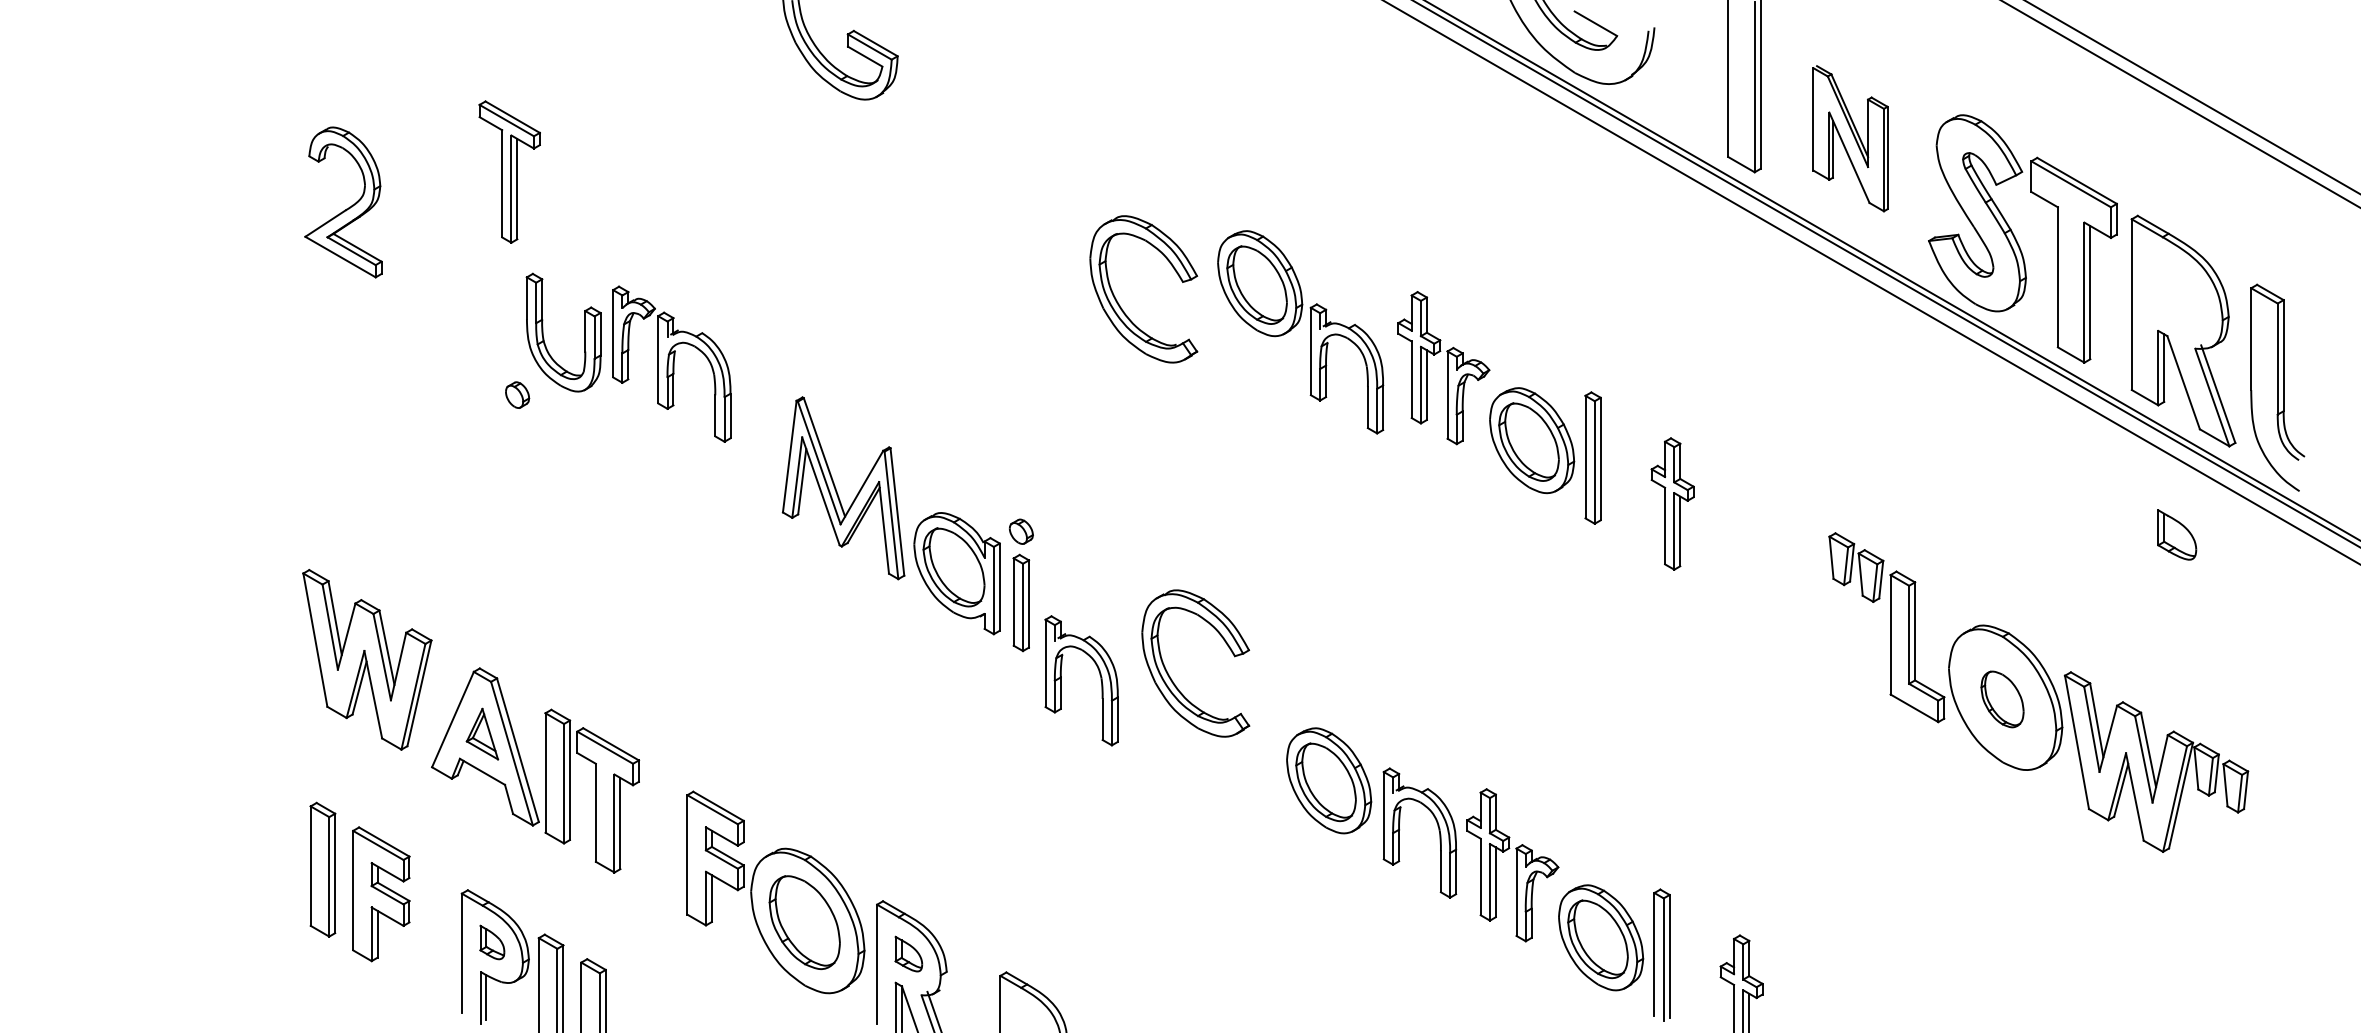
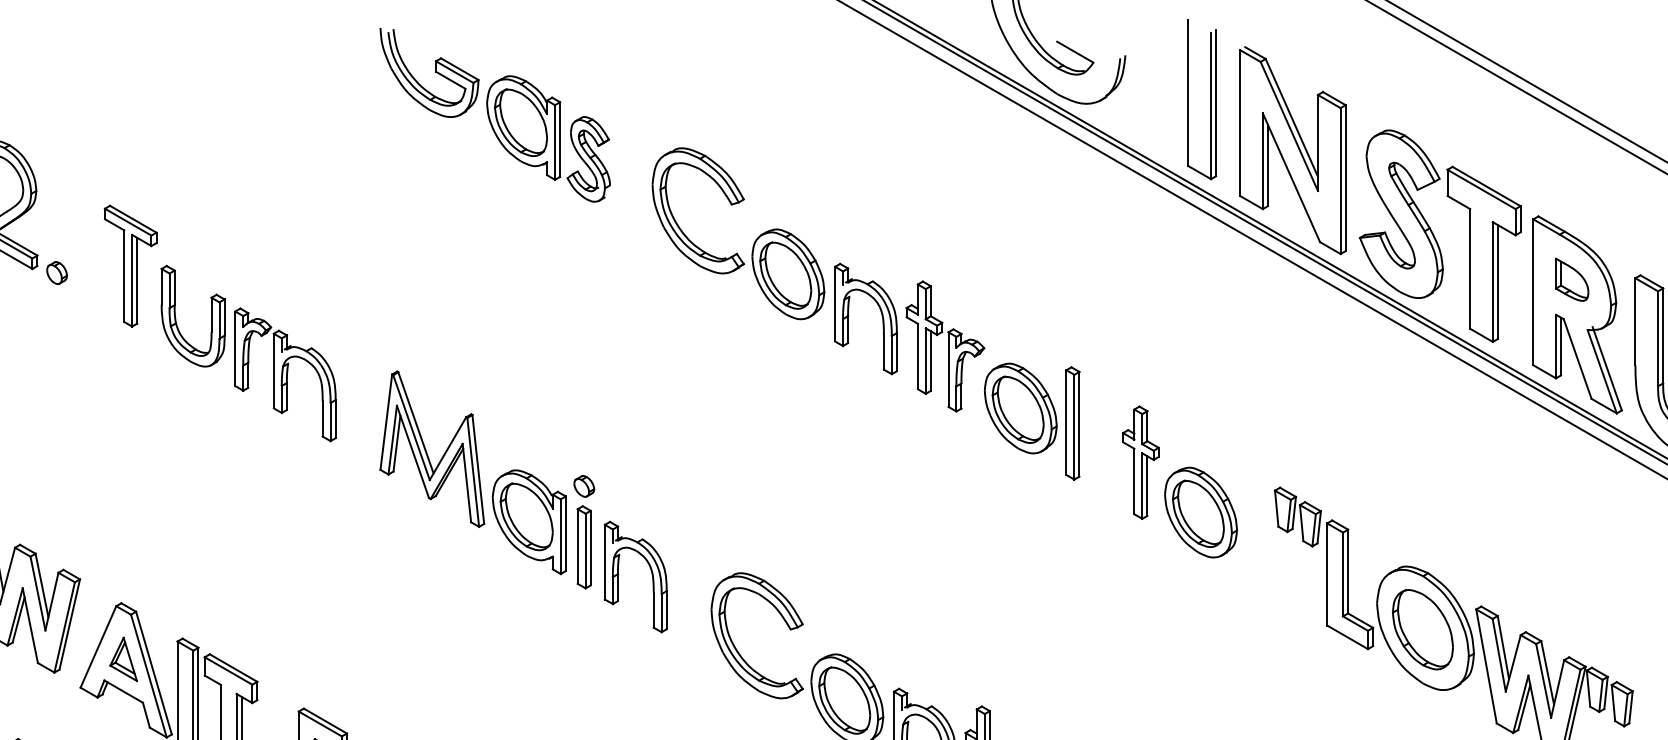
part: (979, 124) -> (548, 138), added
part: (1850, 138) -> (1292, 150), size x1.67
part: (509, 171) -> (130, 265), moved
part: (1120, 305) -> (678, 224), moved
part: (1364, 362) -> (880, 313), moved
part: (671, 363) -> (285, 374), moved
part: (517, 394) -> (57, 272), moved
part: (2177, 534) -> (1572, 279), moved
part: (1743, 562) -> (1201, 512), added
part: (1099, 675) -> (651, 572), moved
part: (1172, 679) -> (737, 649), moved
part: (2002, 699) -> (1422, 629), size x1.67

